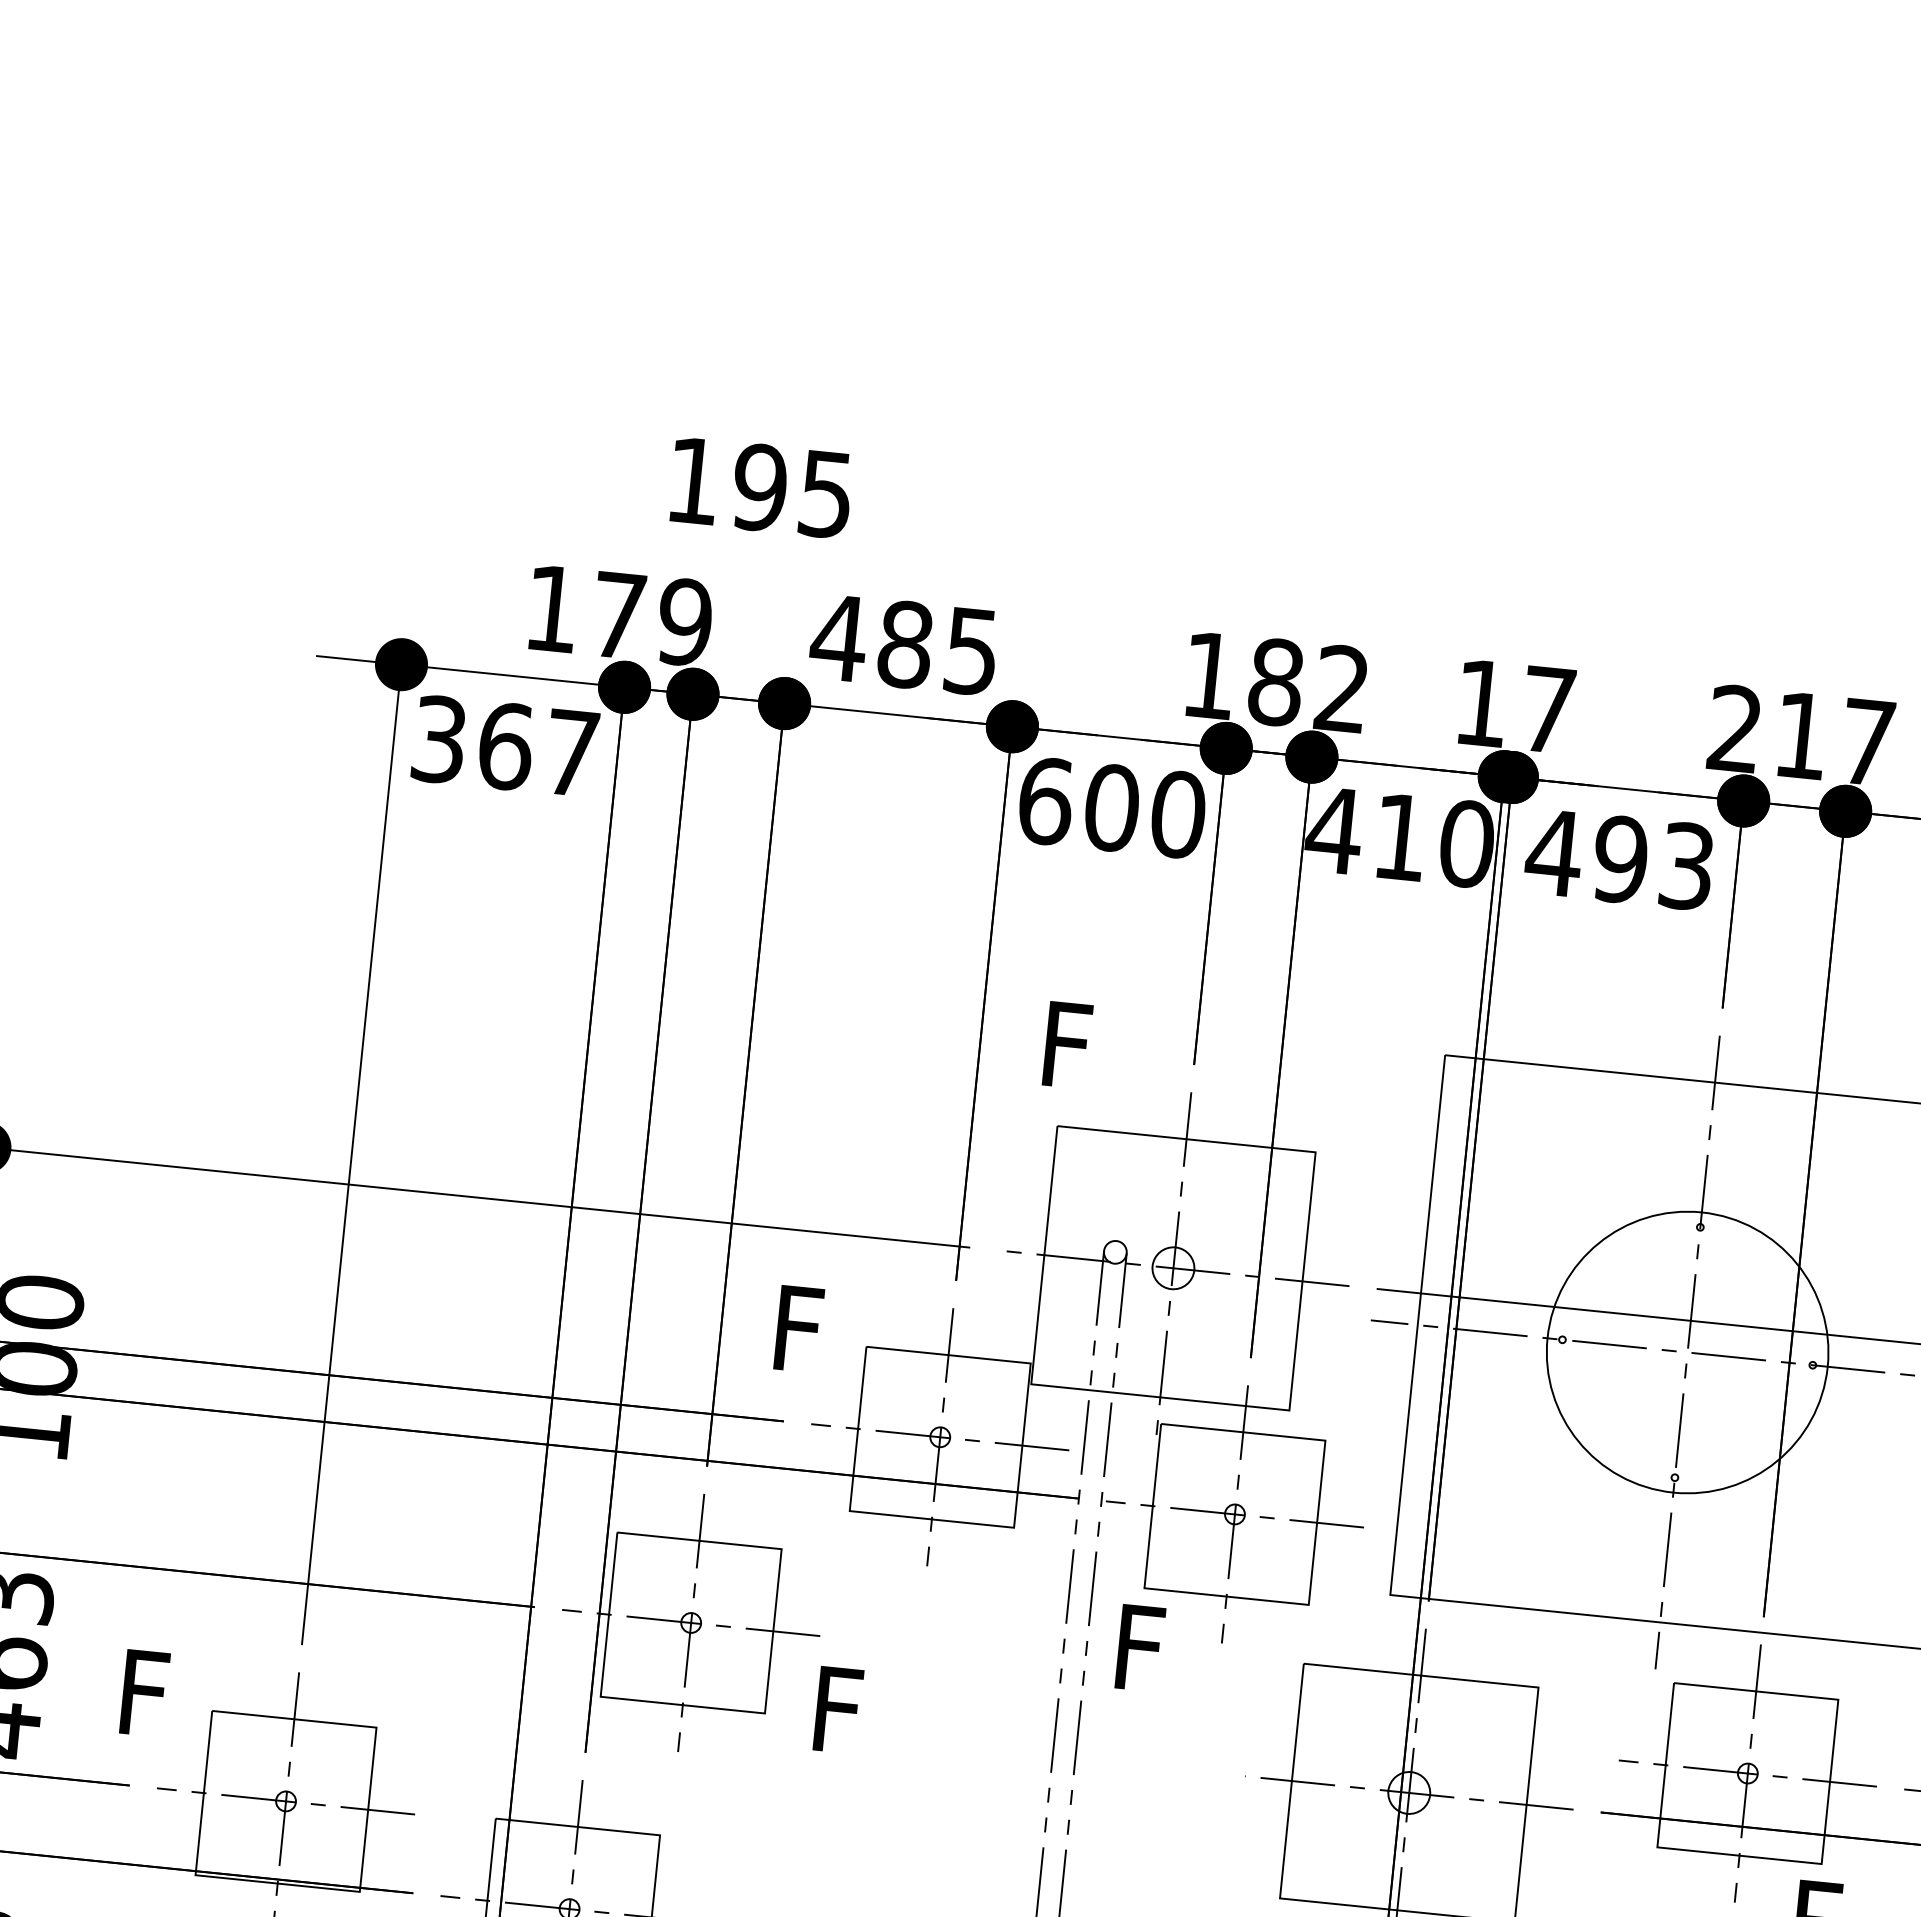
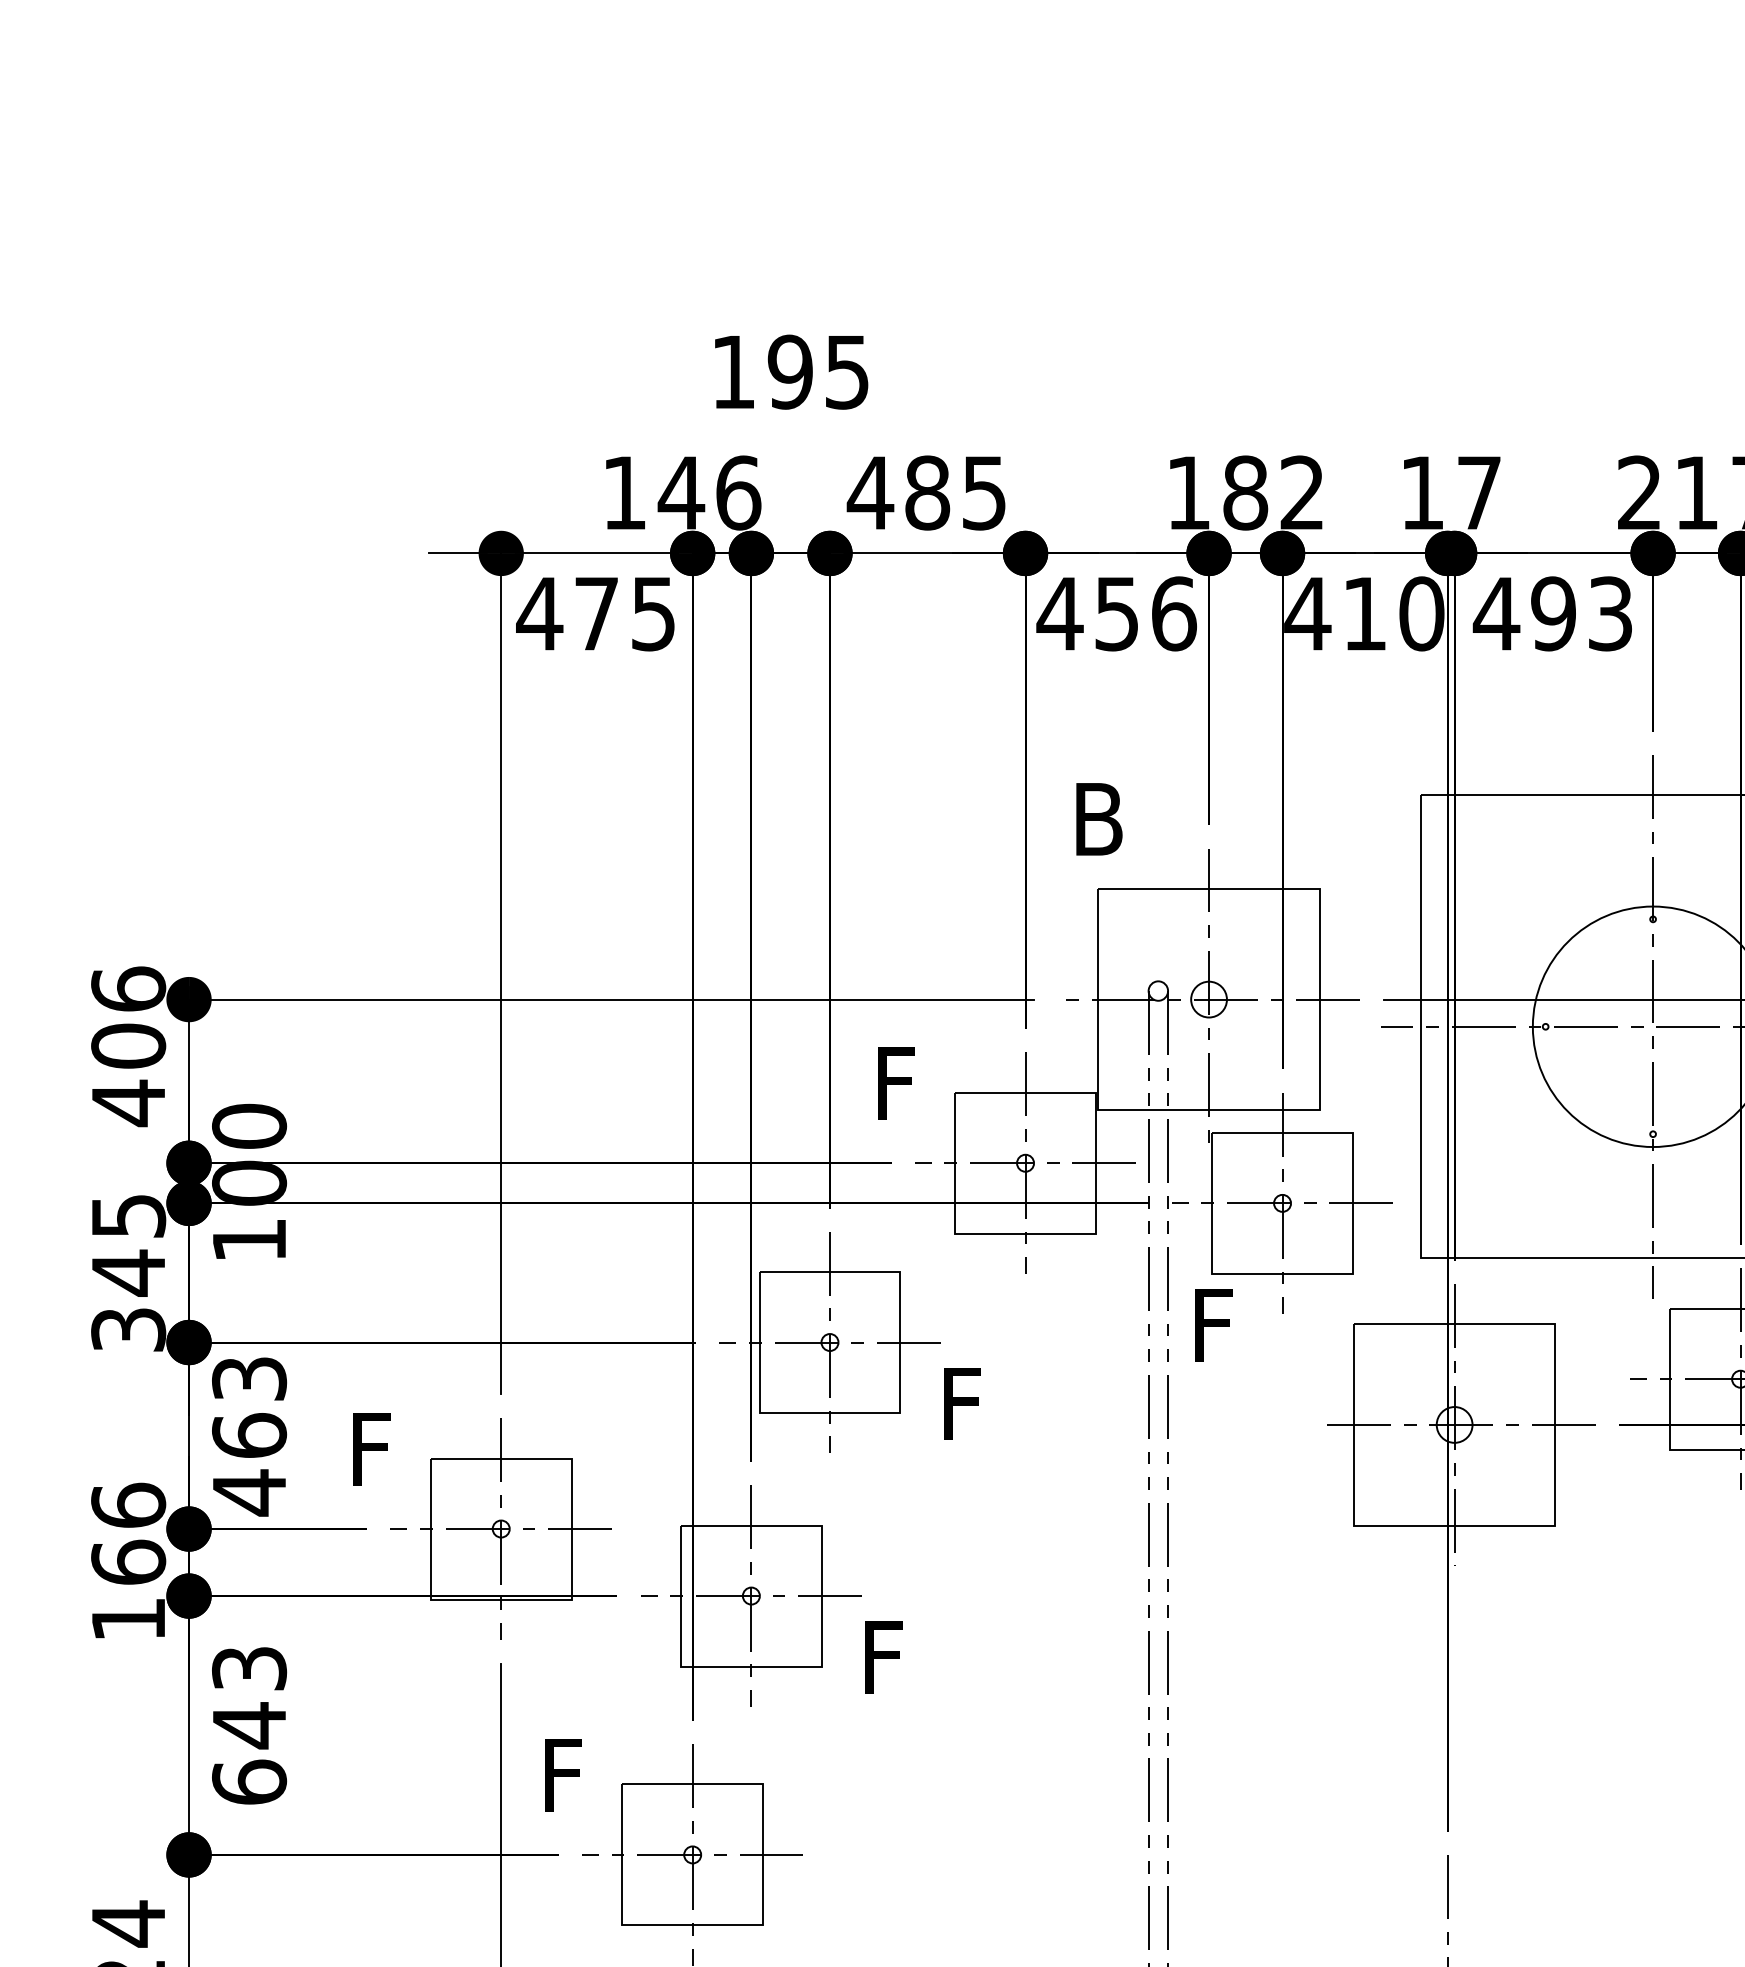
text: (651, 618) -> (709, 492), 179 -> 146
text: (504, 745) -> (595, 613), 367 -> 475
text: (1111, 807) -> (1116, 613), 600 -> 456
text: (1067, 1045) -> (1099, 819), F -> B

